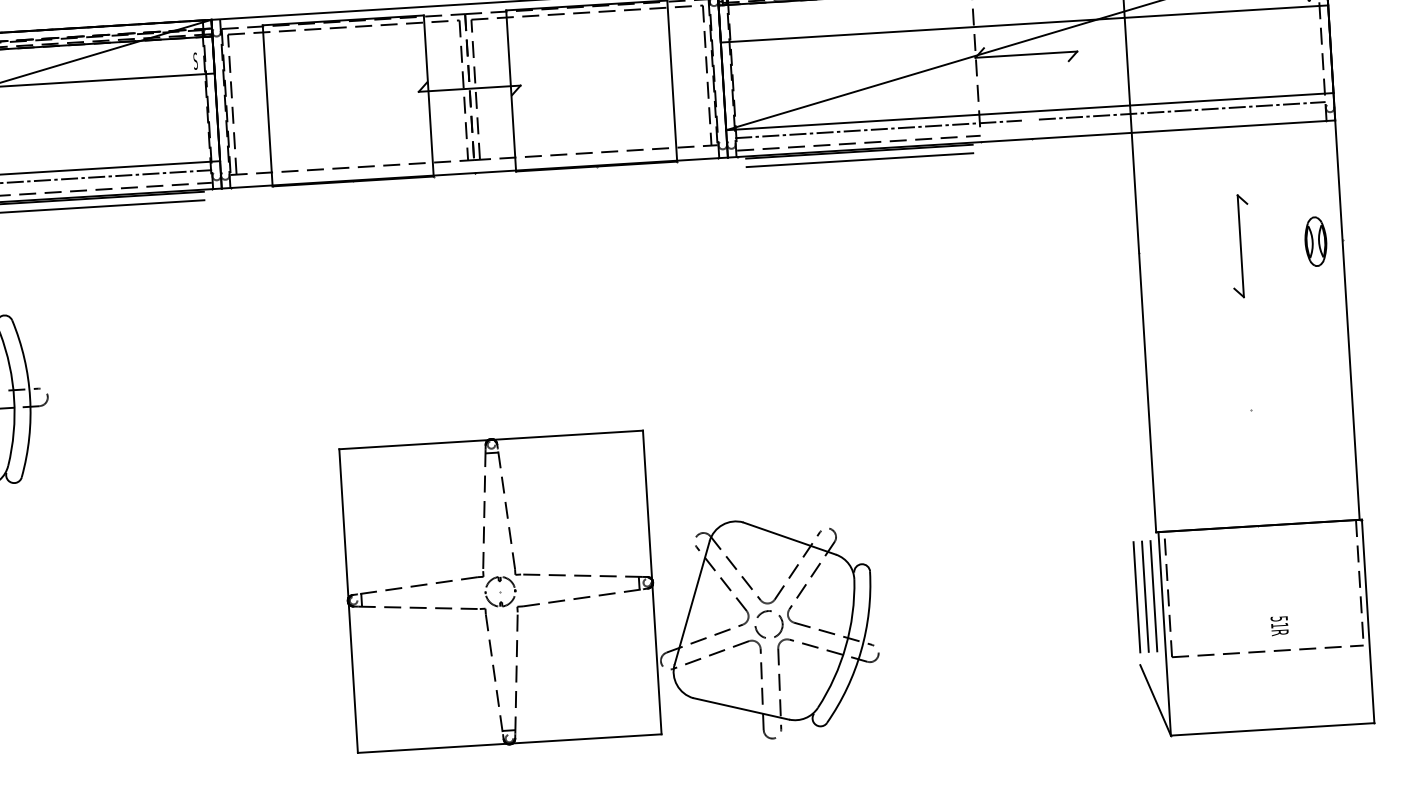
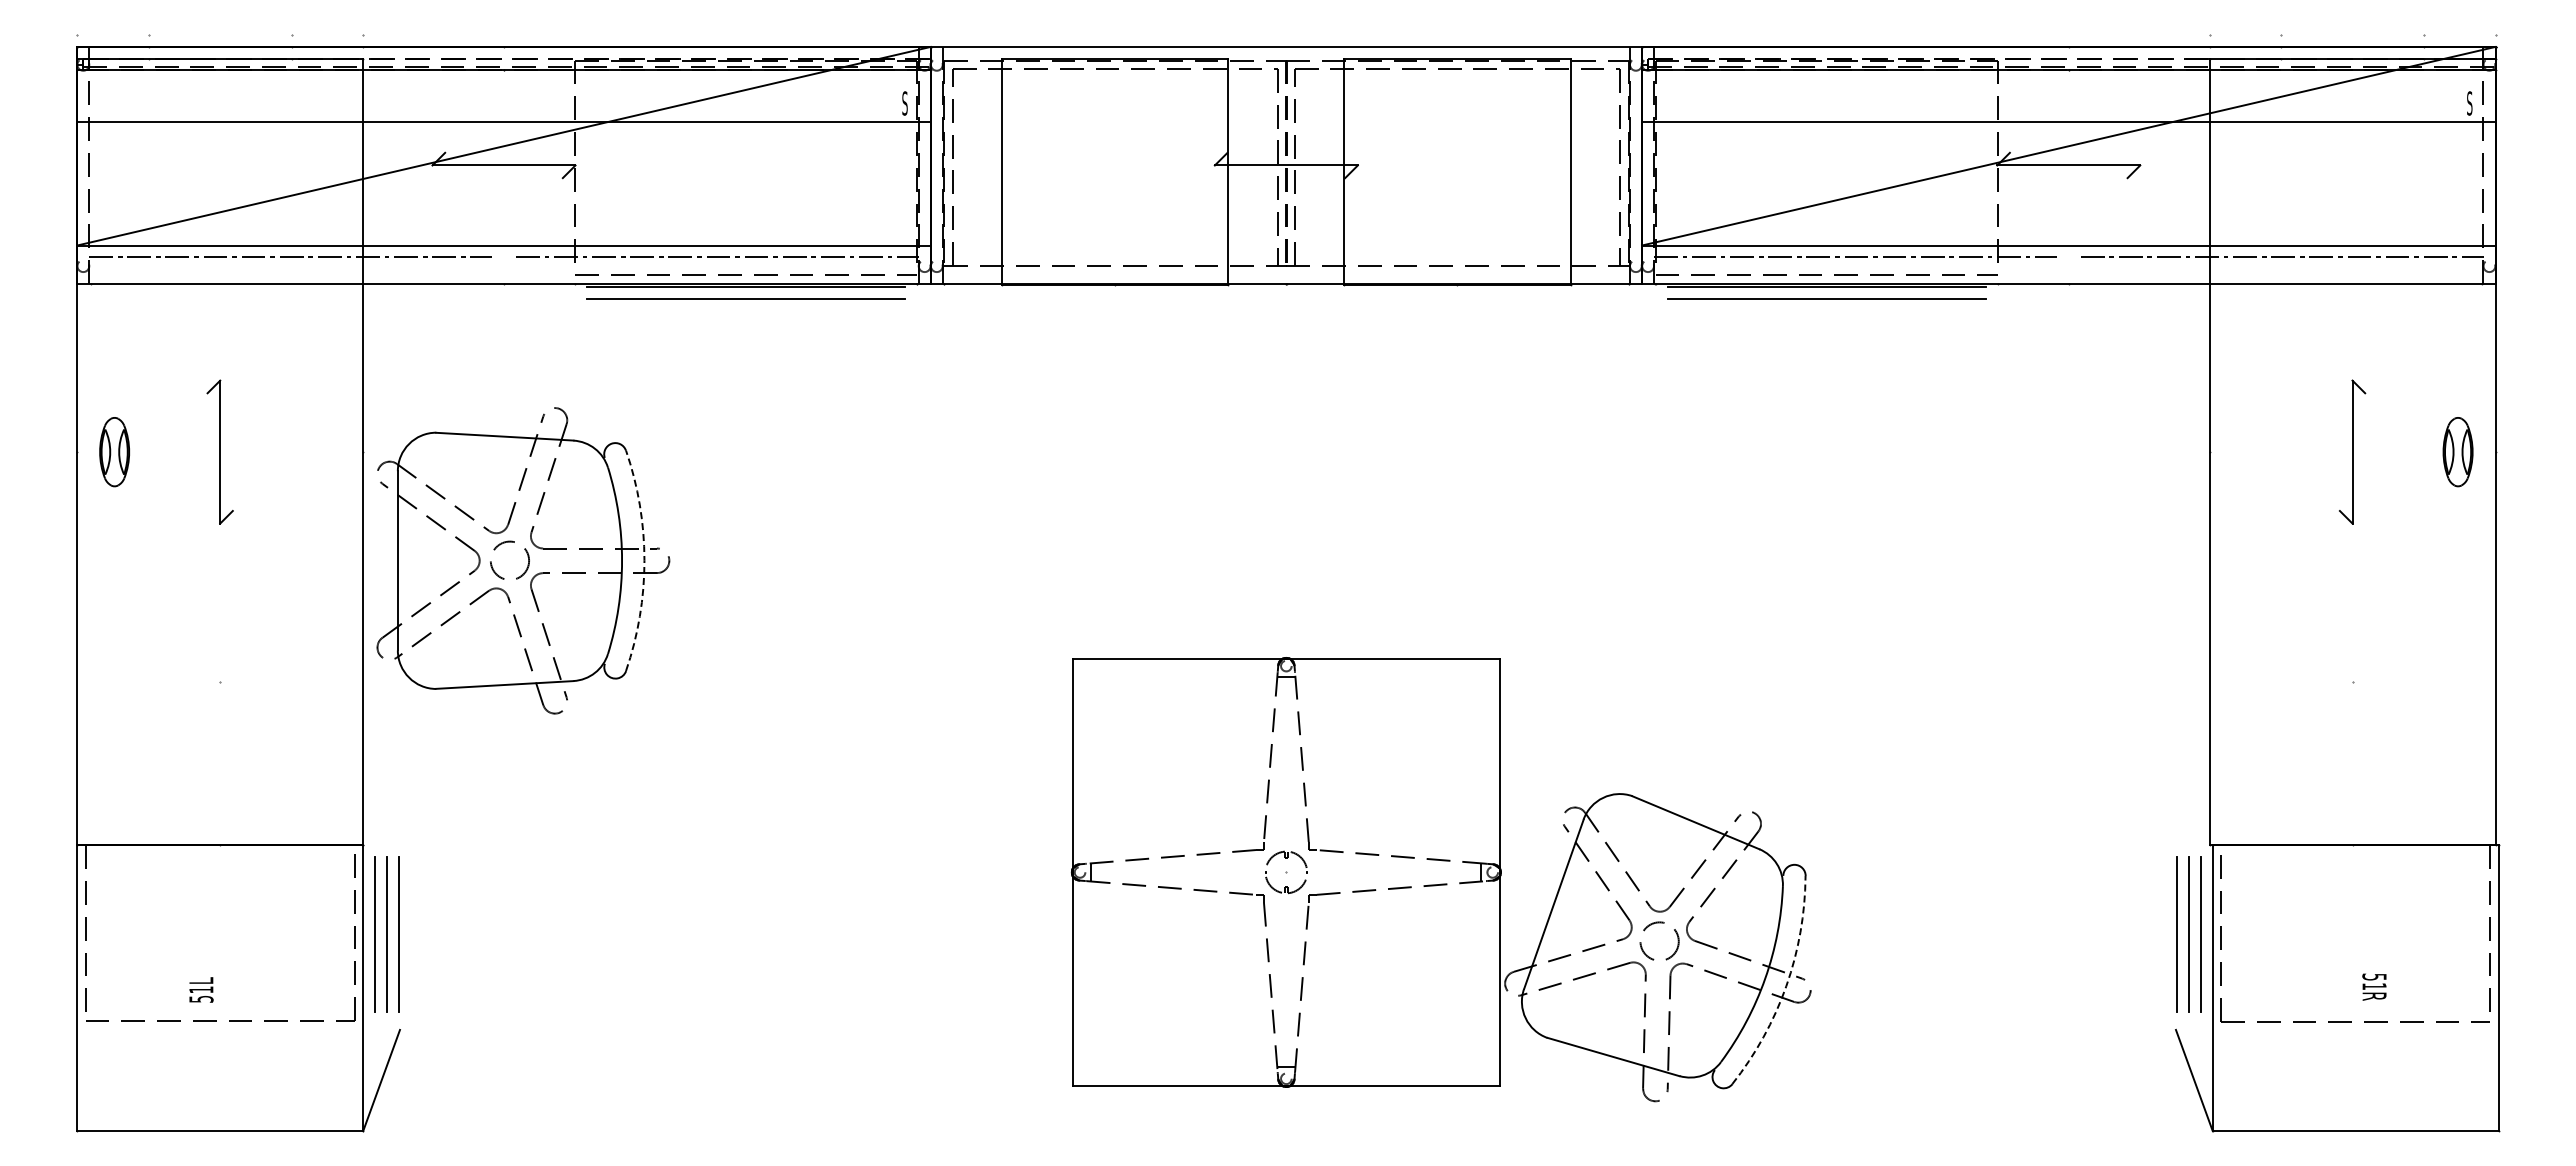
arc: (30, 397) -> (644, 560), solid -> dashed
arc: (861, 651) -> (1786, 986), solid -> dashed

